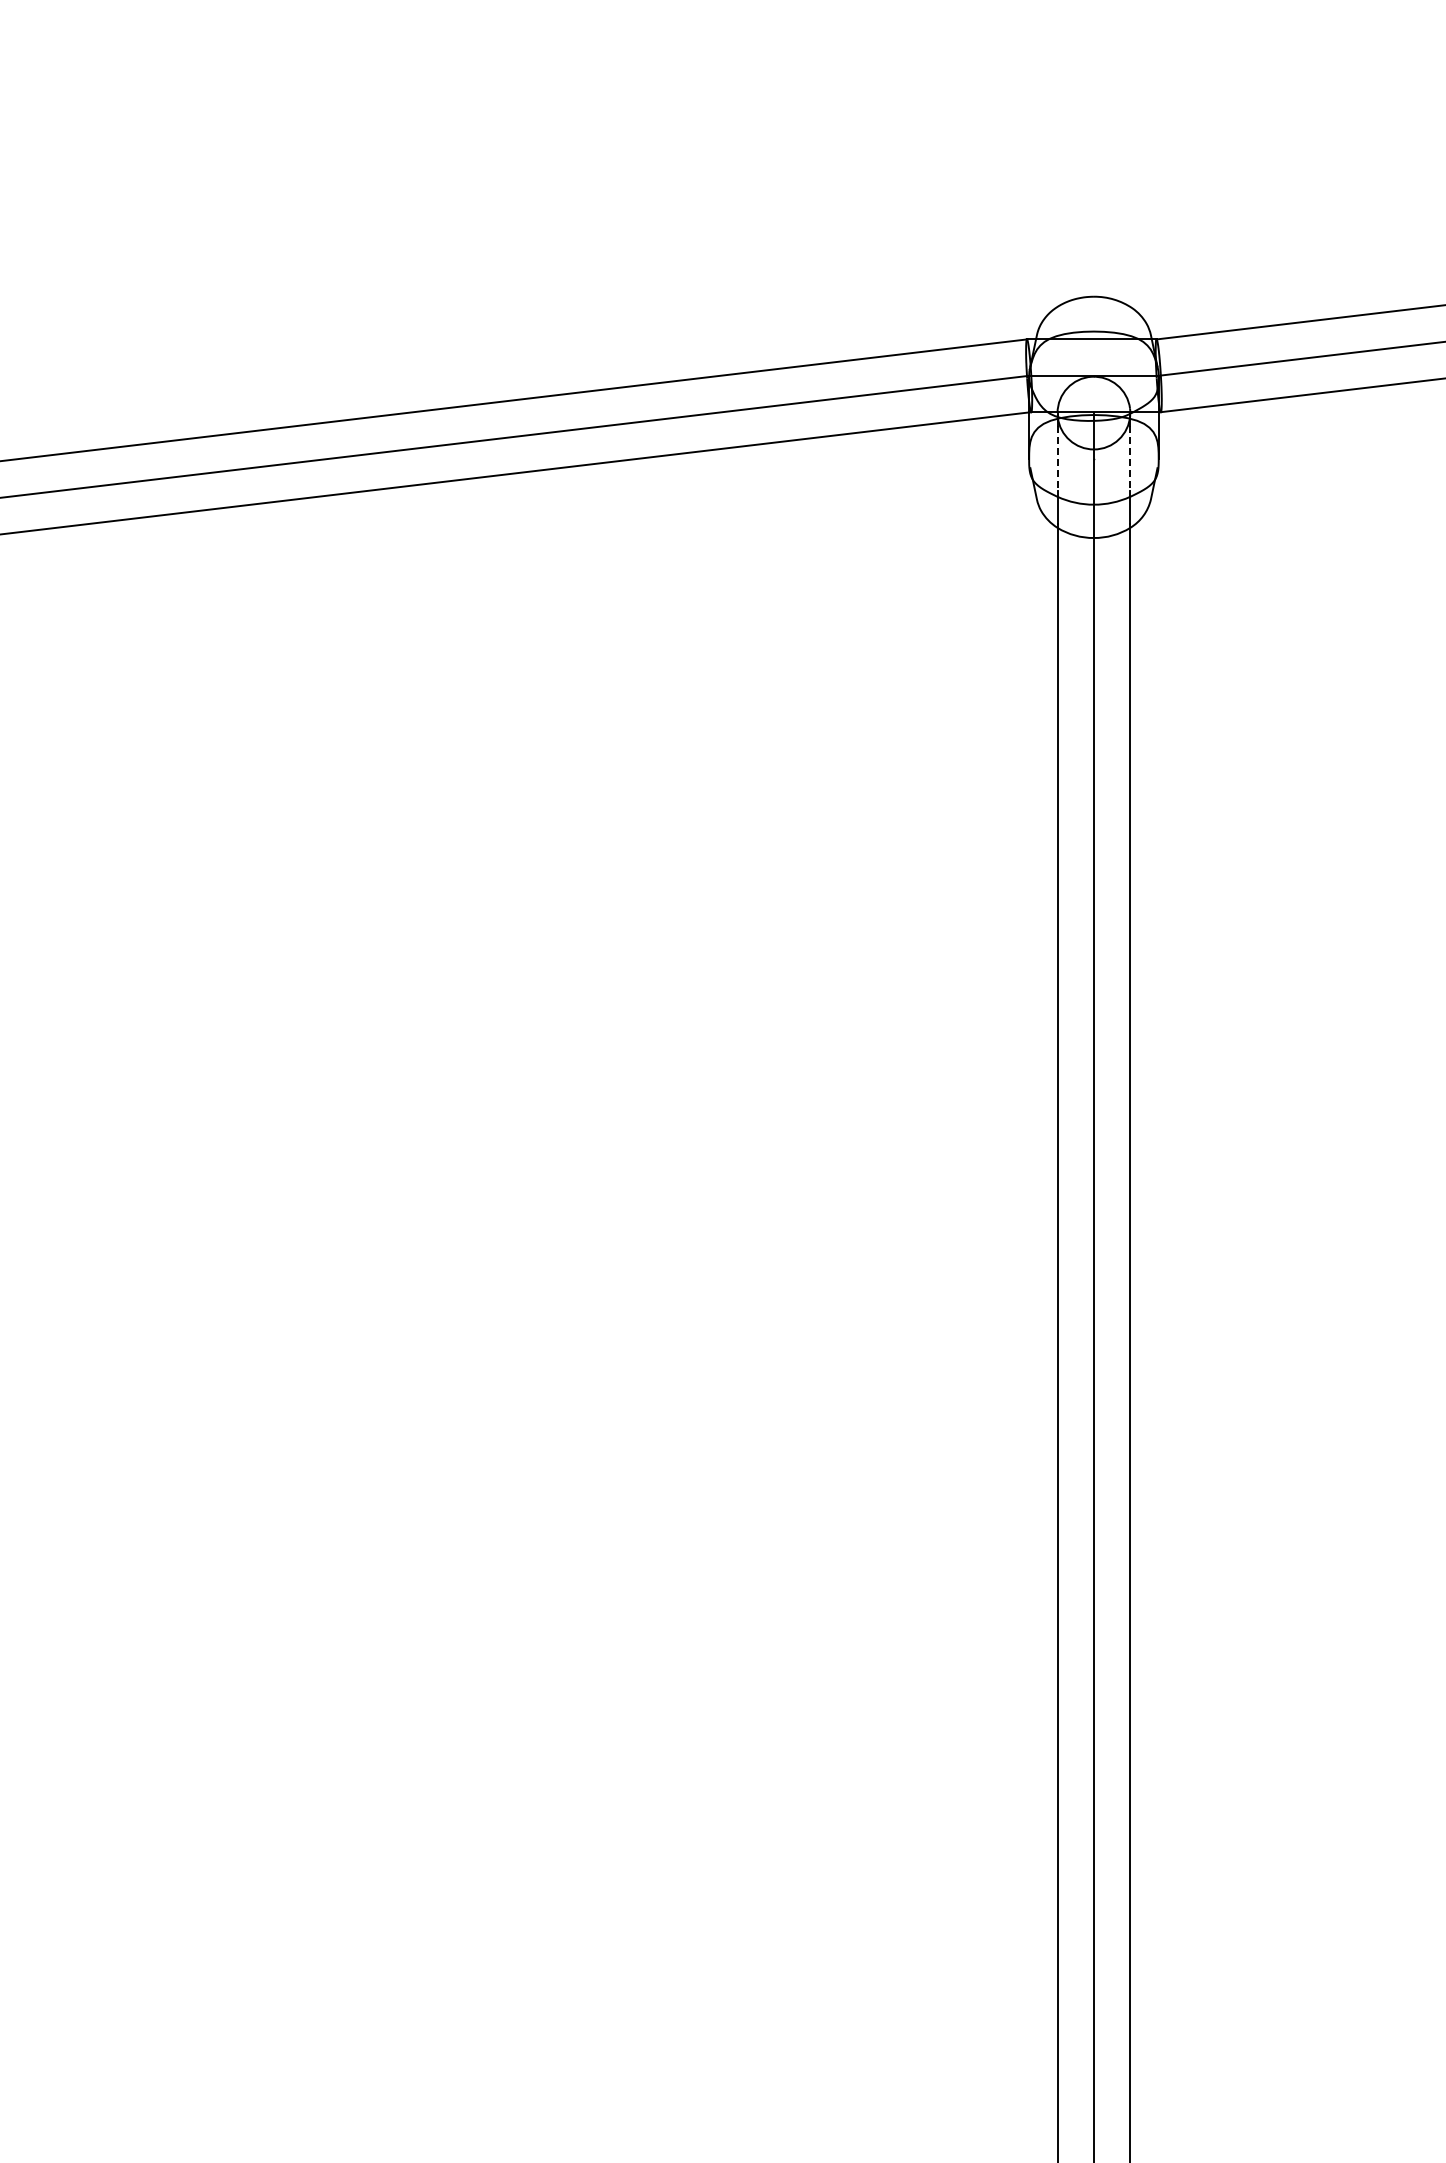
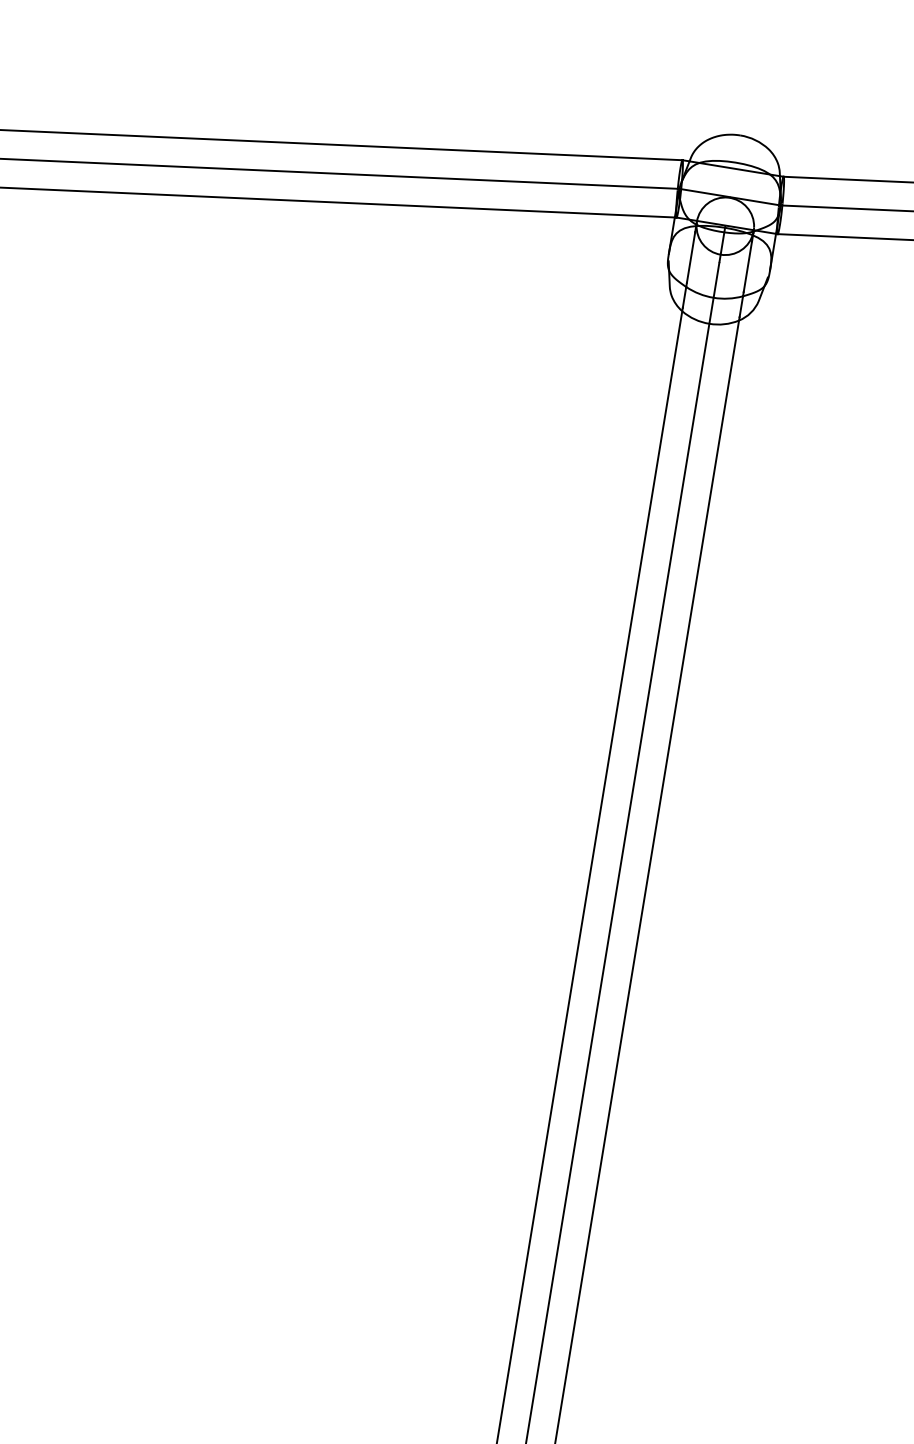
line: (1057, 459) -> (690, 257), dashed -> solid
line: (1130, 459) -> (747, 267), dashed -> solid

